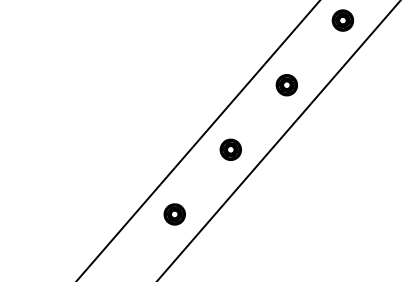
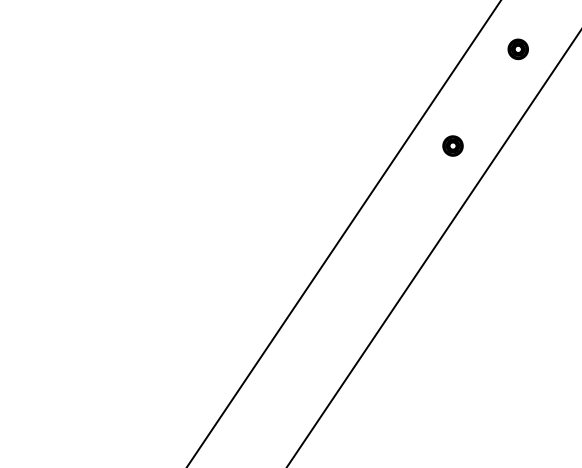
part: (343, 20) -> (518, 49), size x0.7
part: (286, 84) -> (452, 145), size x0.7
part: (230, 149) -> (387, 242), removed
part: (174, 214) -> (322, 339), removed

